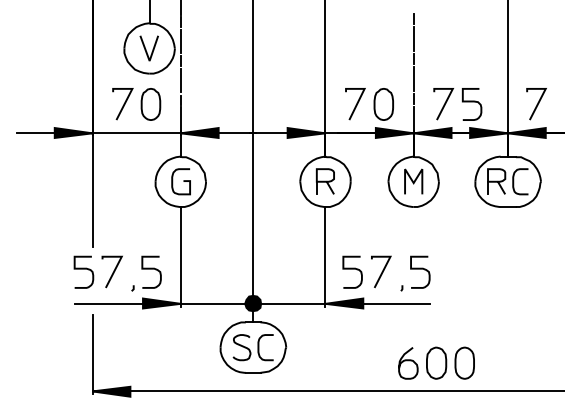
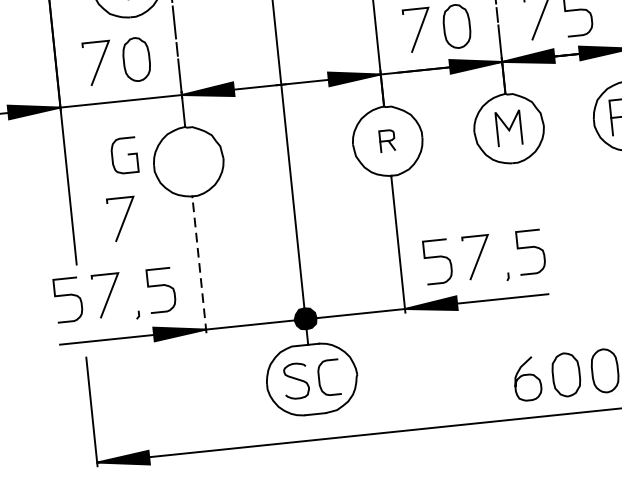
curve: (183, 181) -> (127, 155), moved
part: (324, 181) -> (386, 140), size x0.6
line: (129, 218) -> (123, 219), added
line: (180, 256) -> (198, 264), solid -> dashed

